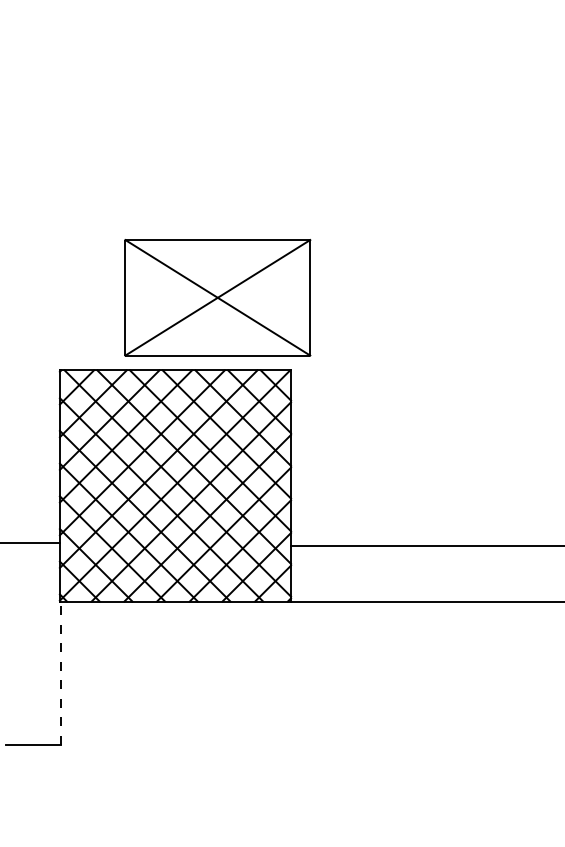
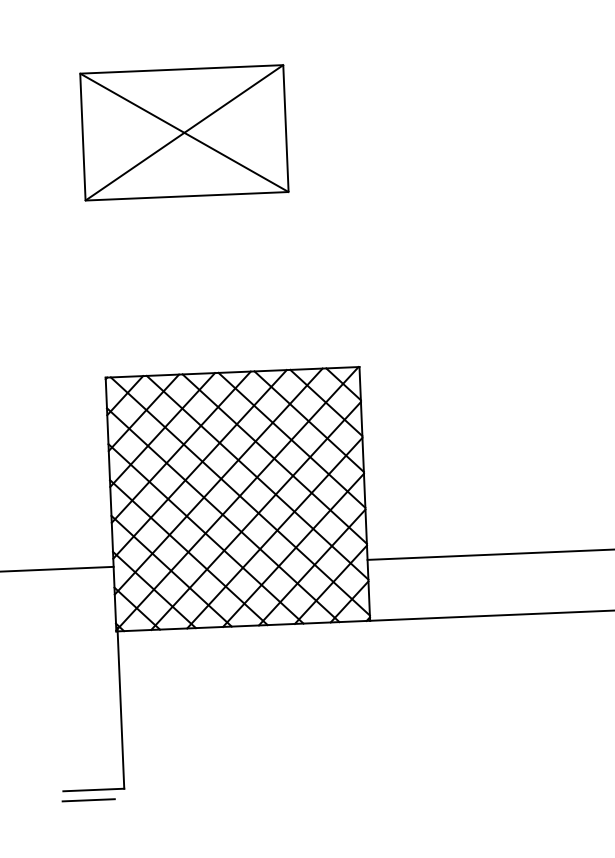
part: (217, 297) -> (184, 132), moved
line: (61, 670) -> (121, 707), dashed -> solid
line: (28, 753) -> (88, 799), added

